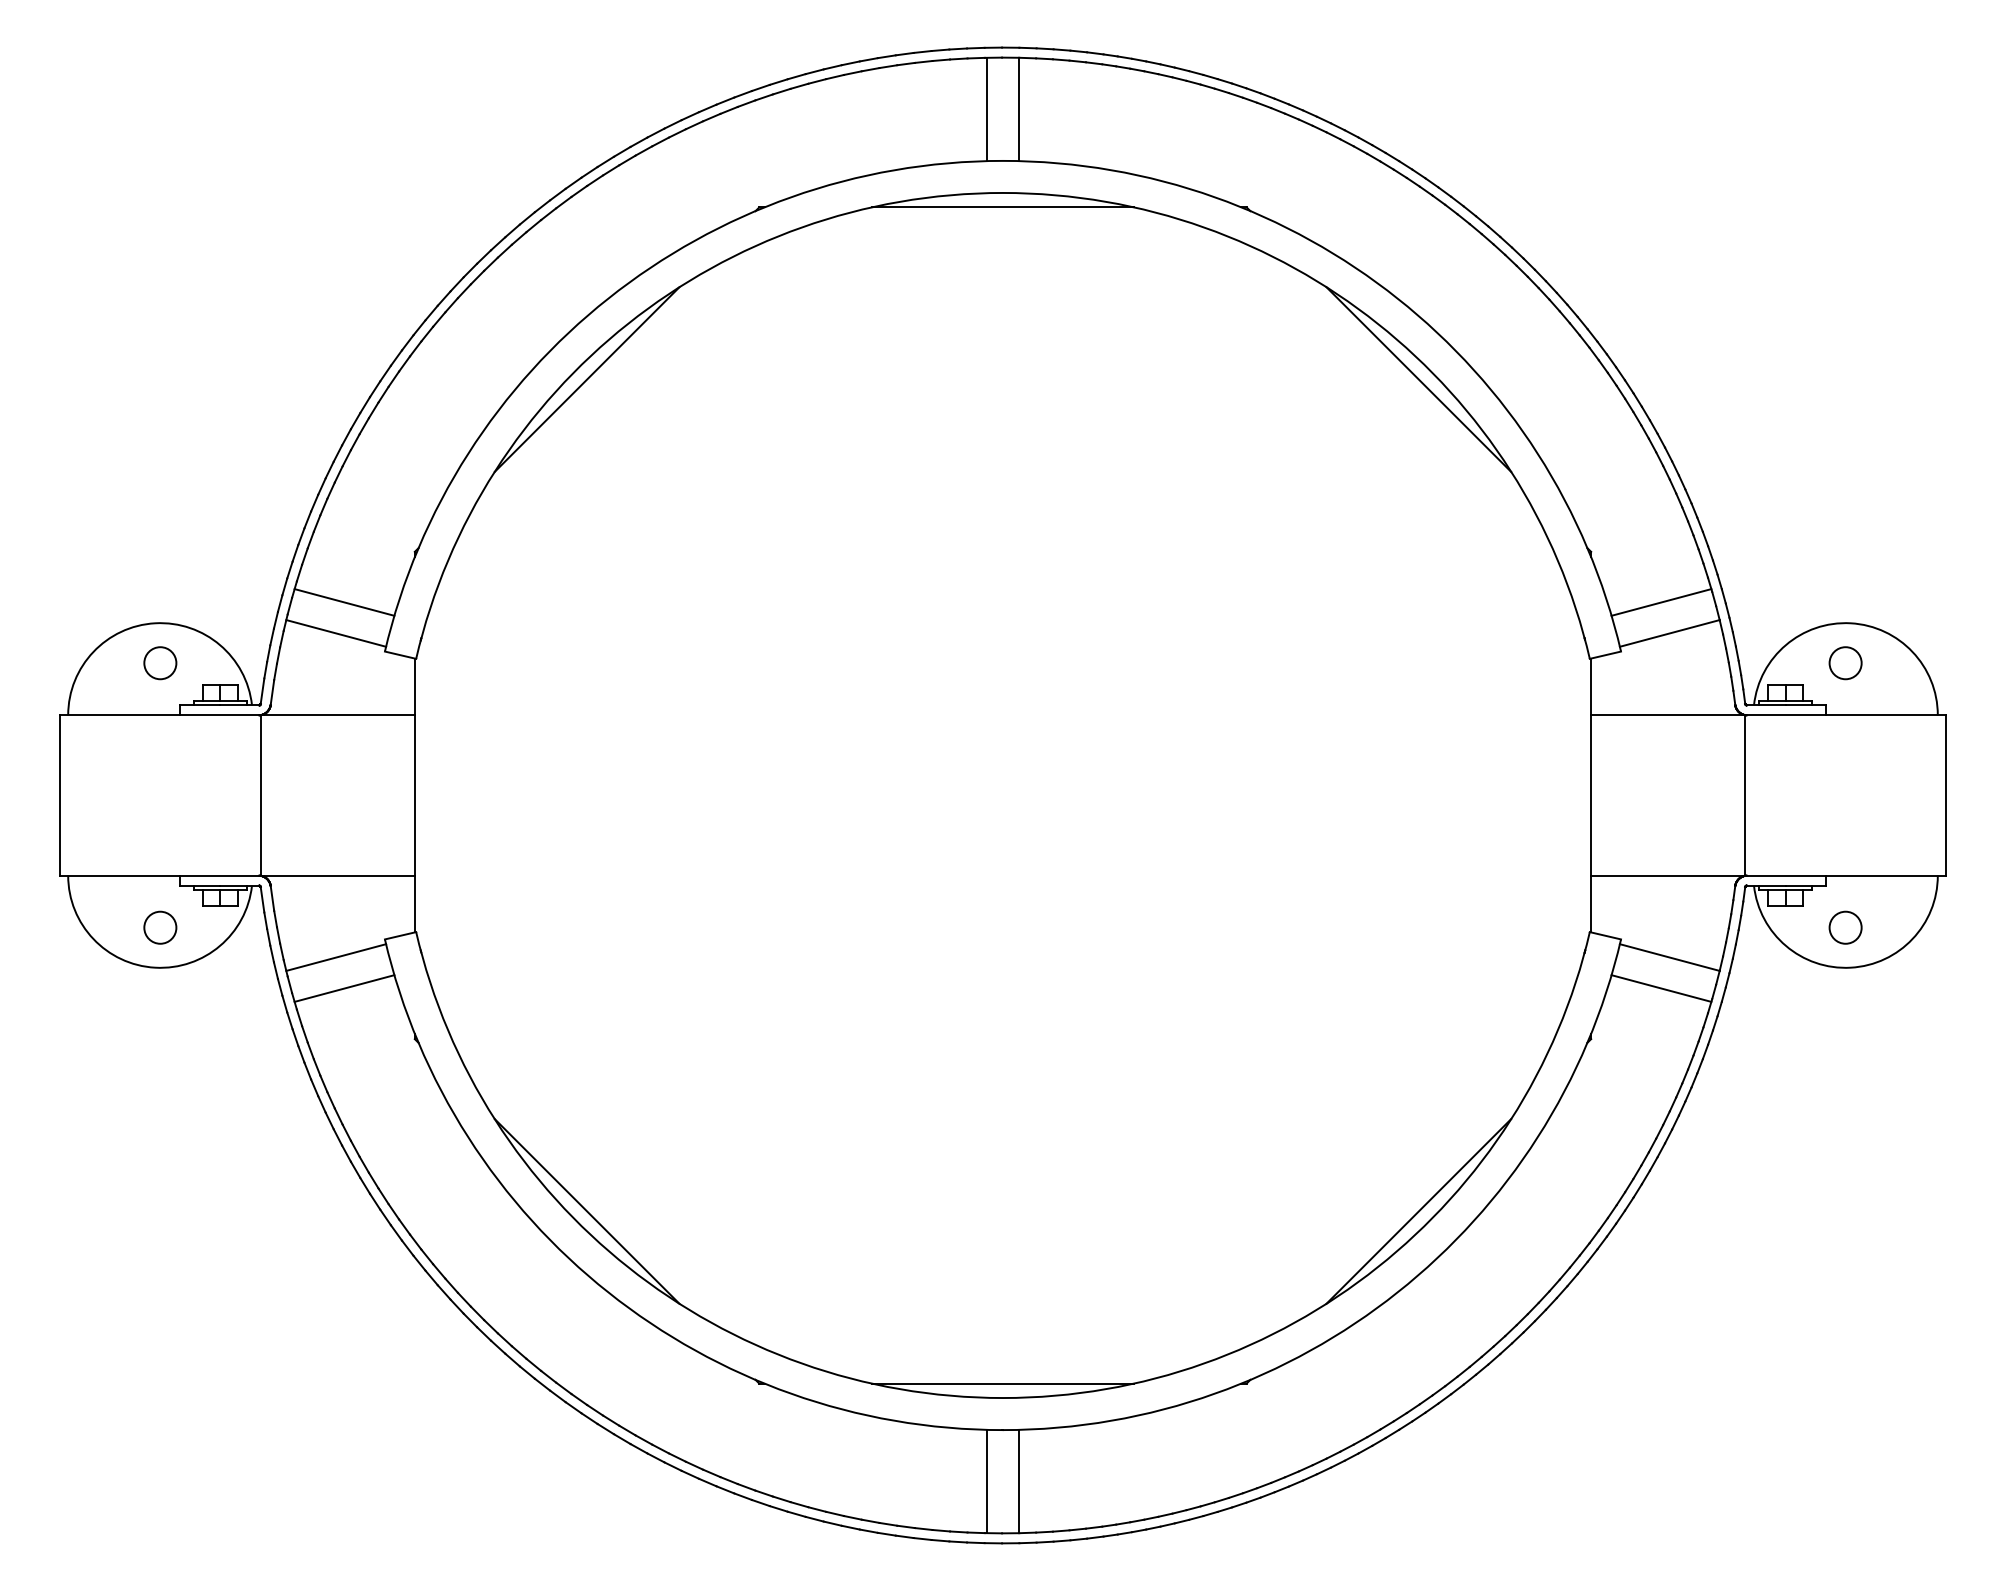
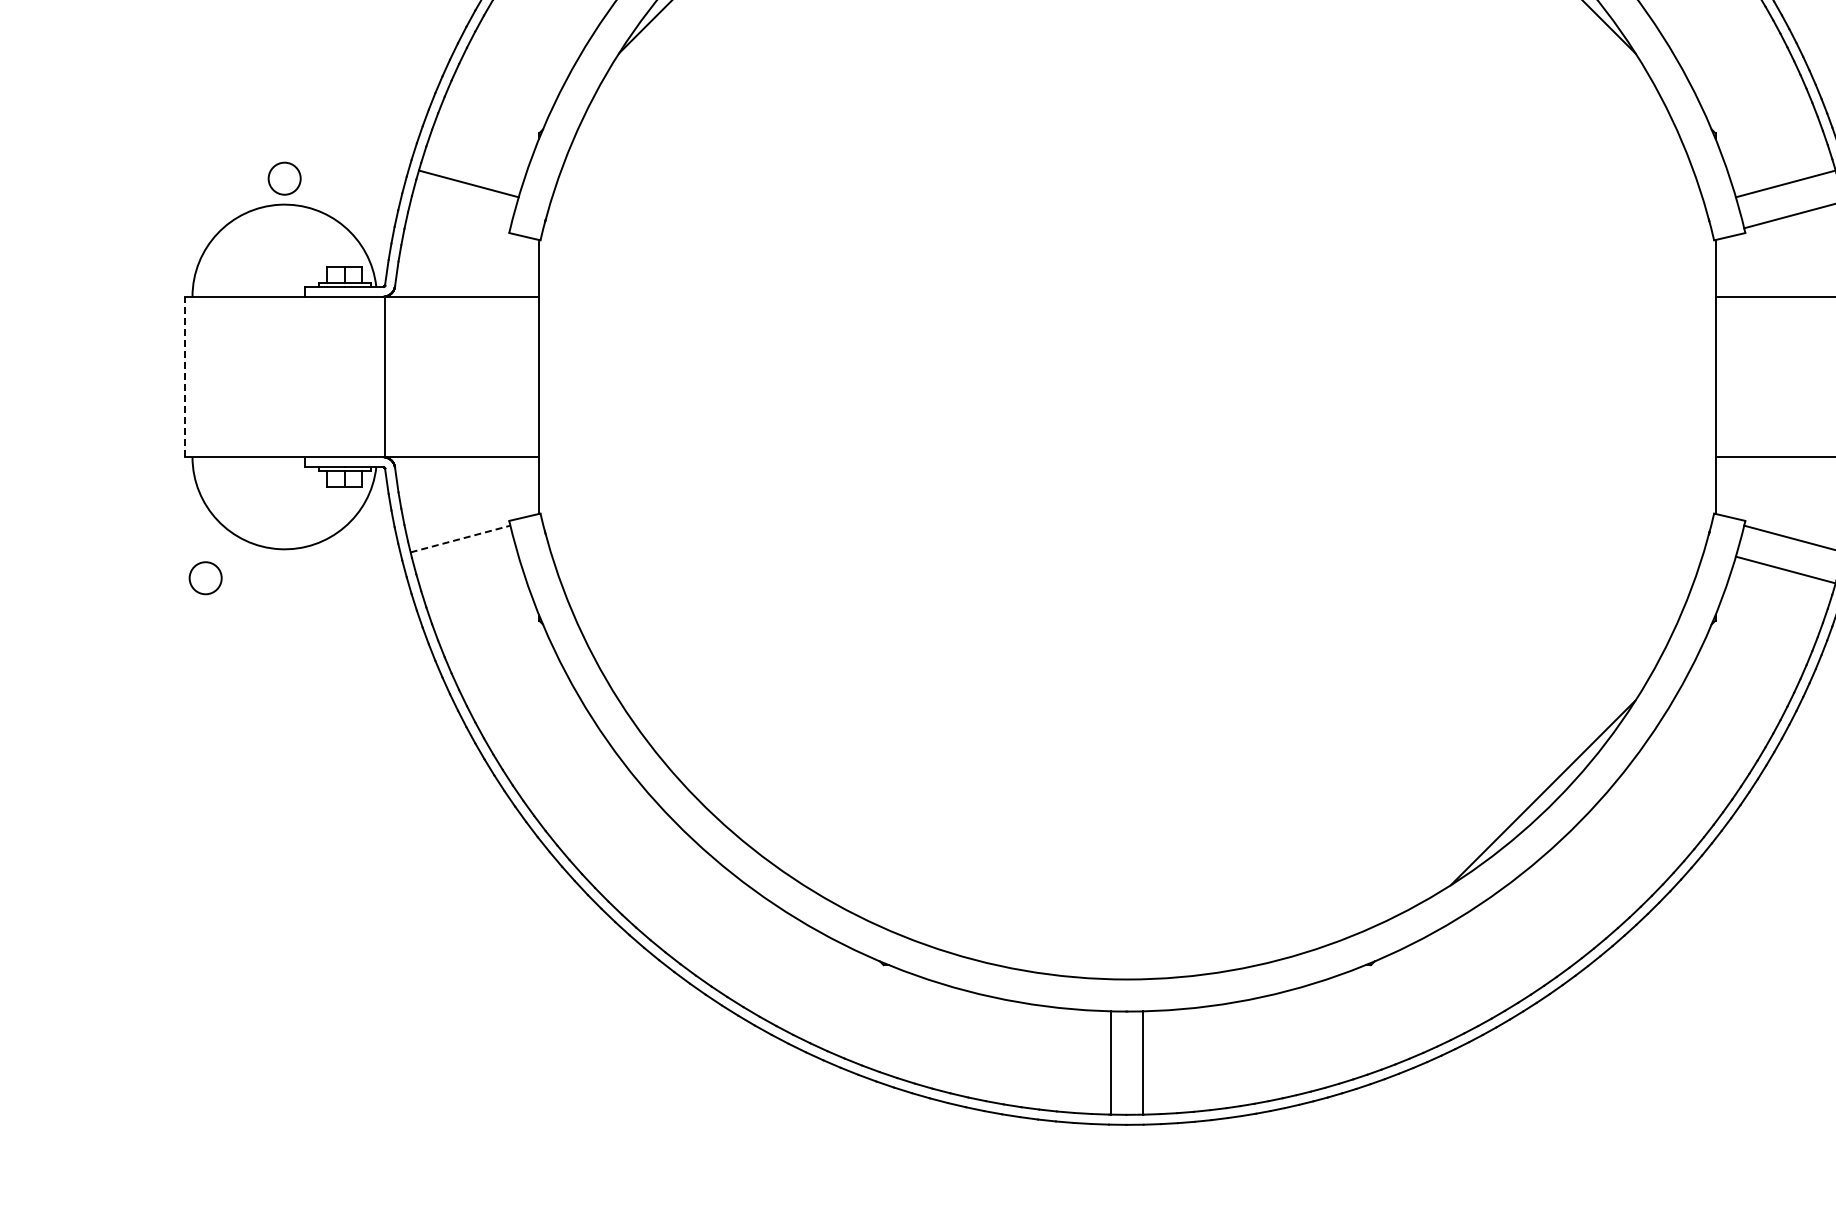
line: (336, 633) -> (460, 214), removed
circle: (160, 663) -> (284, 178), moved
line: (60, 795) -> (184, 376), solid -> dashed
circle: (160, 927) -> (205, 577), moved
line: (336, 957) -> (460, 538), solid -> dashed
line: (344, 988) -> (468, 569), removed
line: (586, 1211) -> (710, 792), removed
line: (1002, 1383) -> (1126, 964), removed

